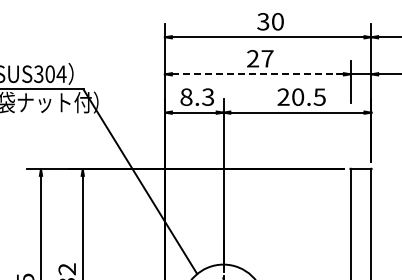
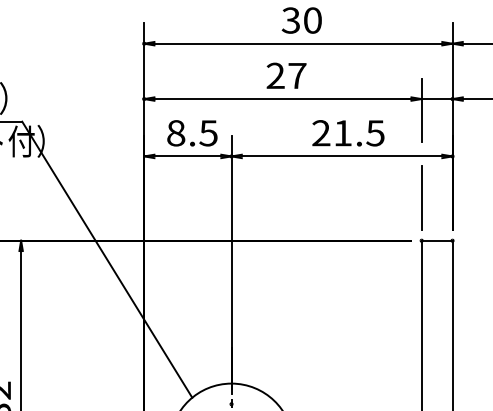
line: (257, 74) -> (282, 99), dashed -> solid
text: (208, 96) -> (209, 132), 8.3 -> 8.5
text: (298, 96) -> (343, 132), 20.5 -> 21.5
line: (350, 140) -> (421, 198), added

